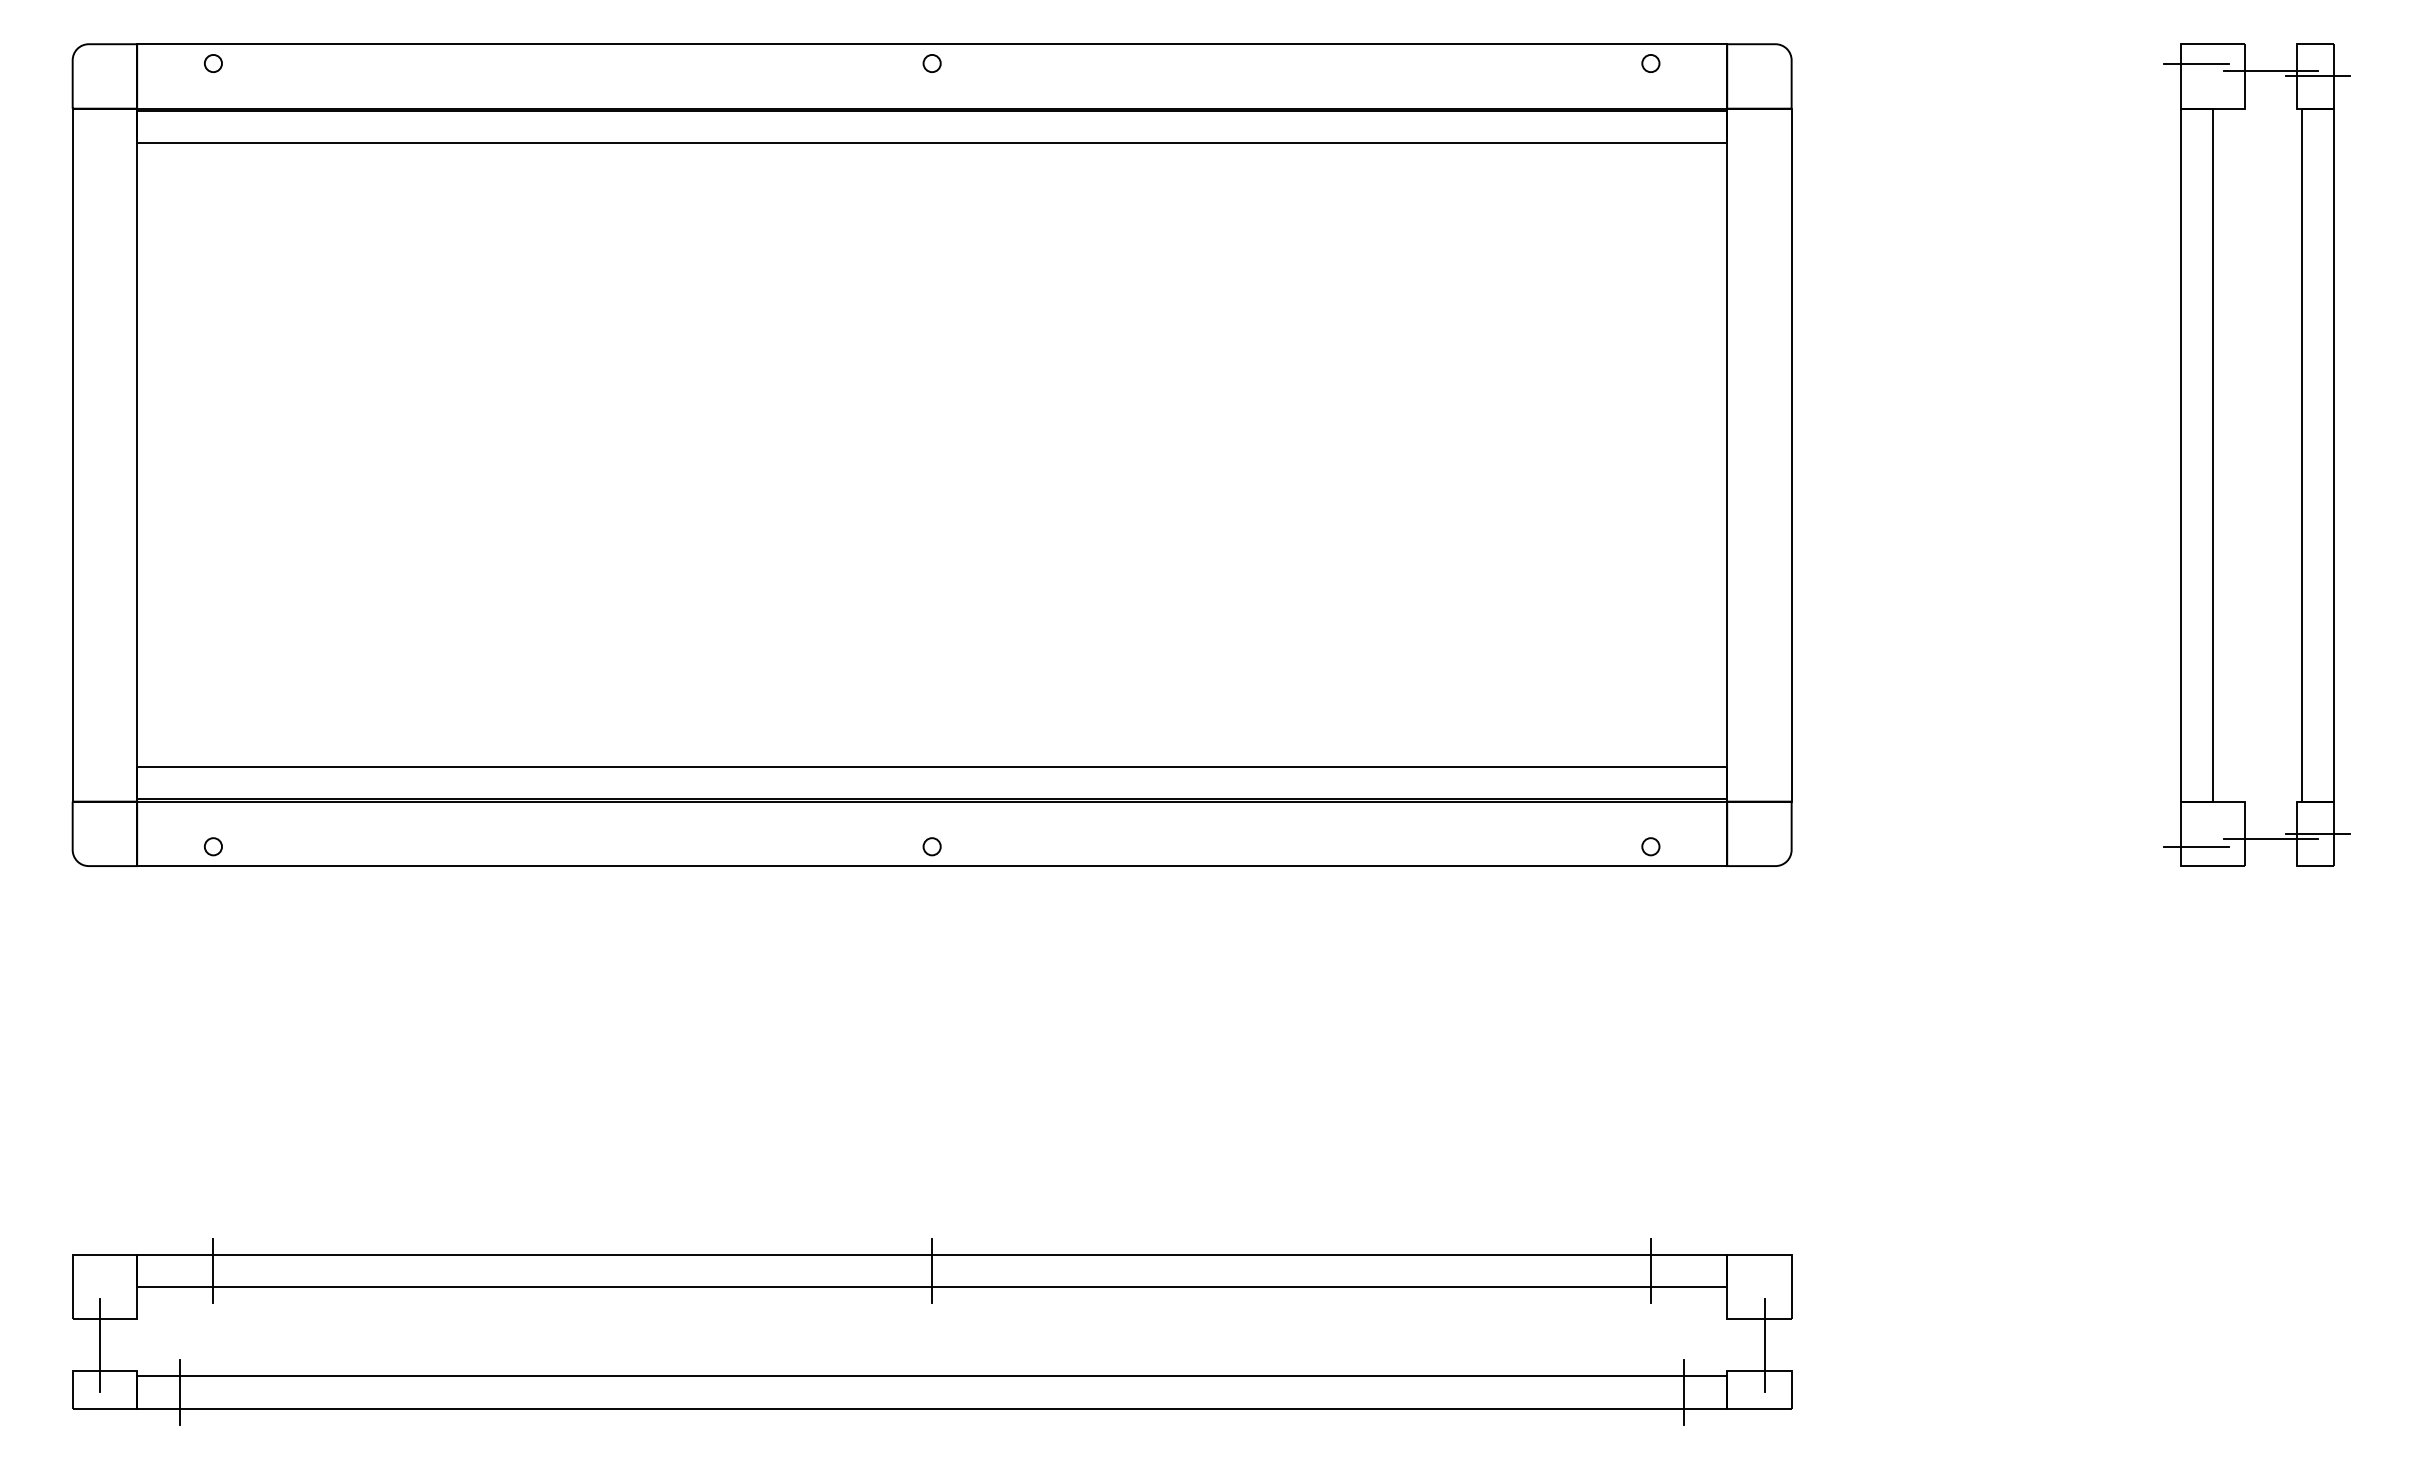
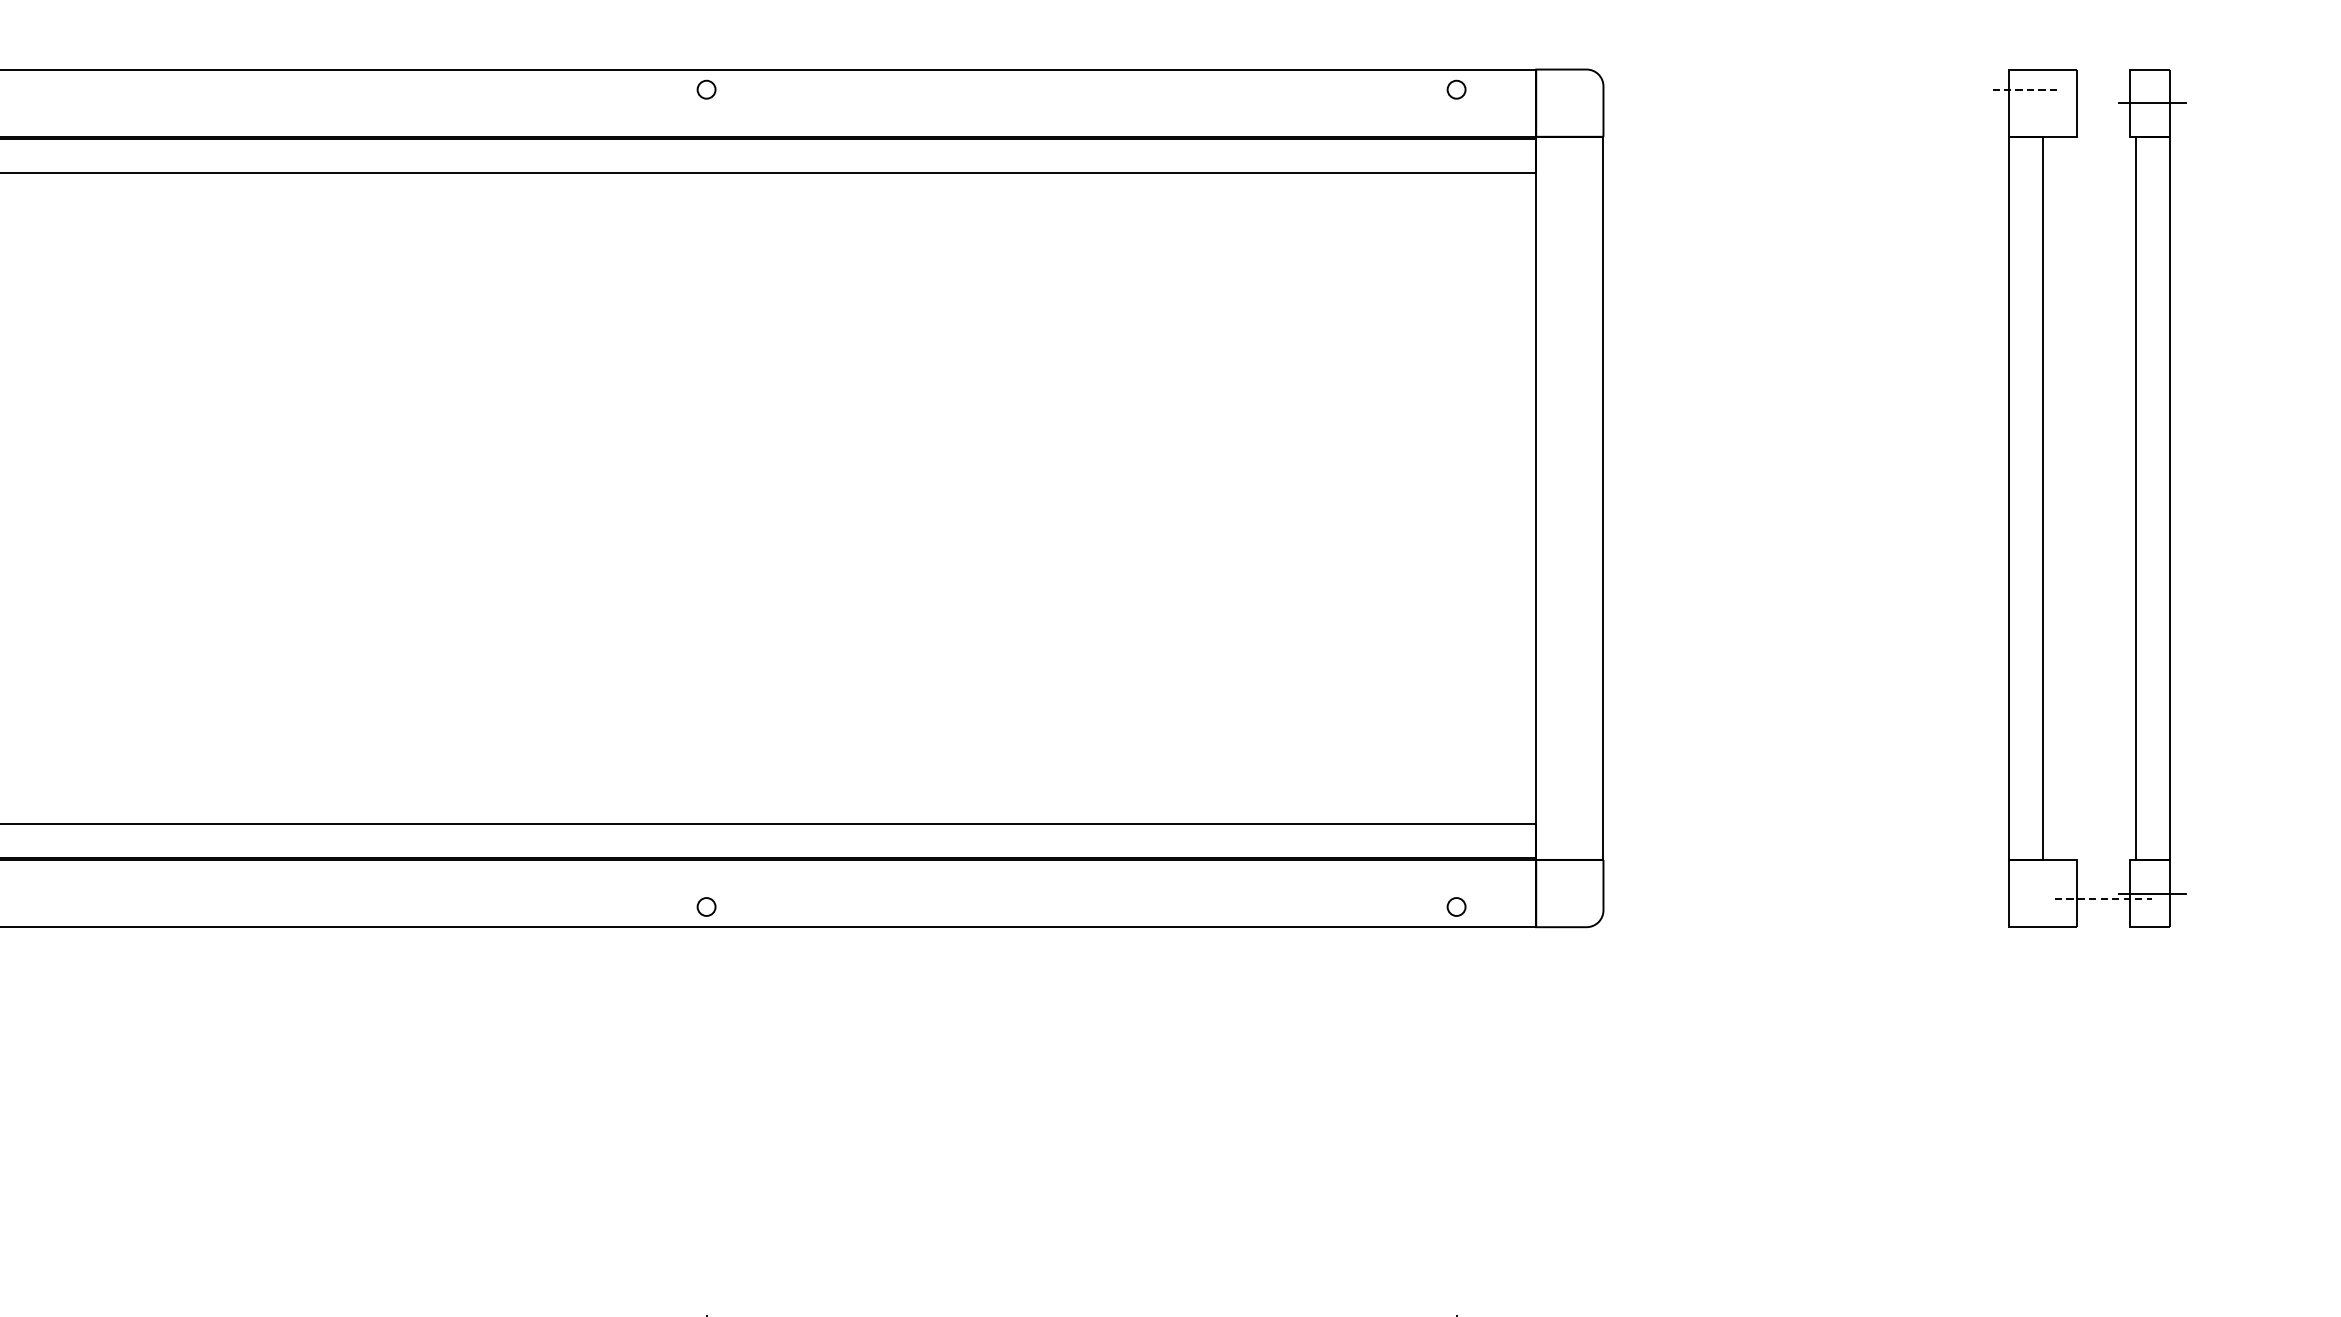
line: (2197, 63) -> (2026, 89), solid -> dashed
line: (2270, 71) -> (2103, 98), removed
line: (2270, 839) -> (2103, 899), solid -> dashed
line: (2196, 846) -> (2025, 906), removed

